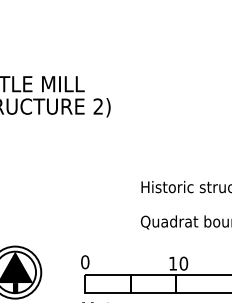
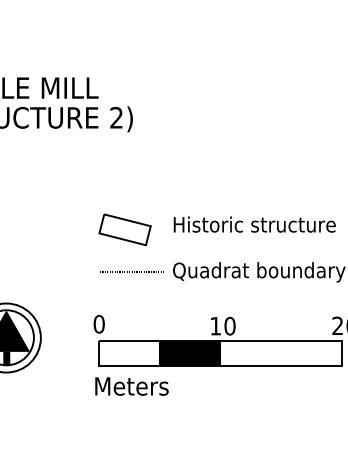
part: (104, 190) -> (124, 229), added
line: (109, 222) -> (131, 271), added
fill: (153, 284) -> (189, 353), added

